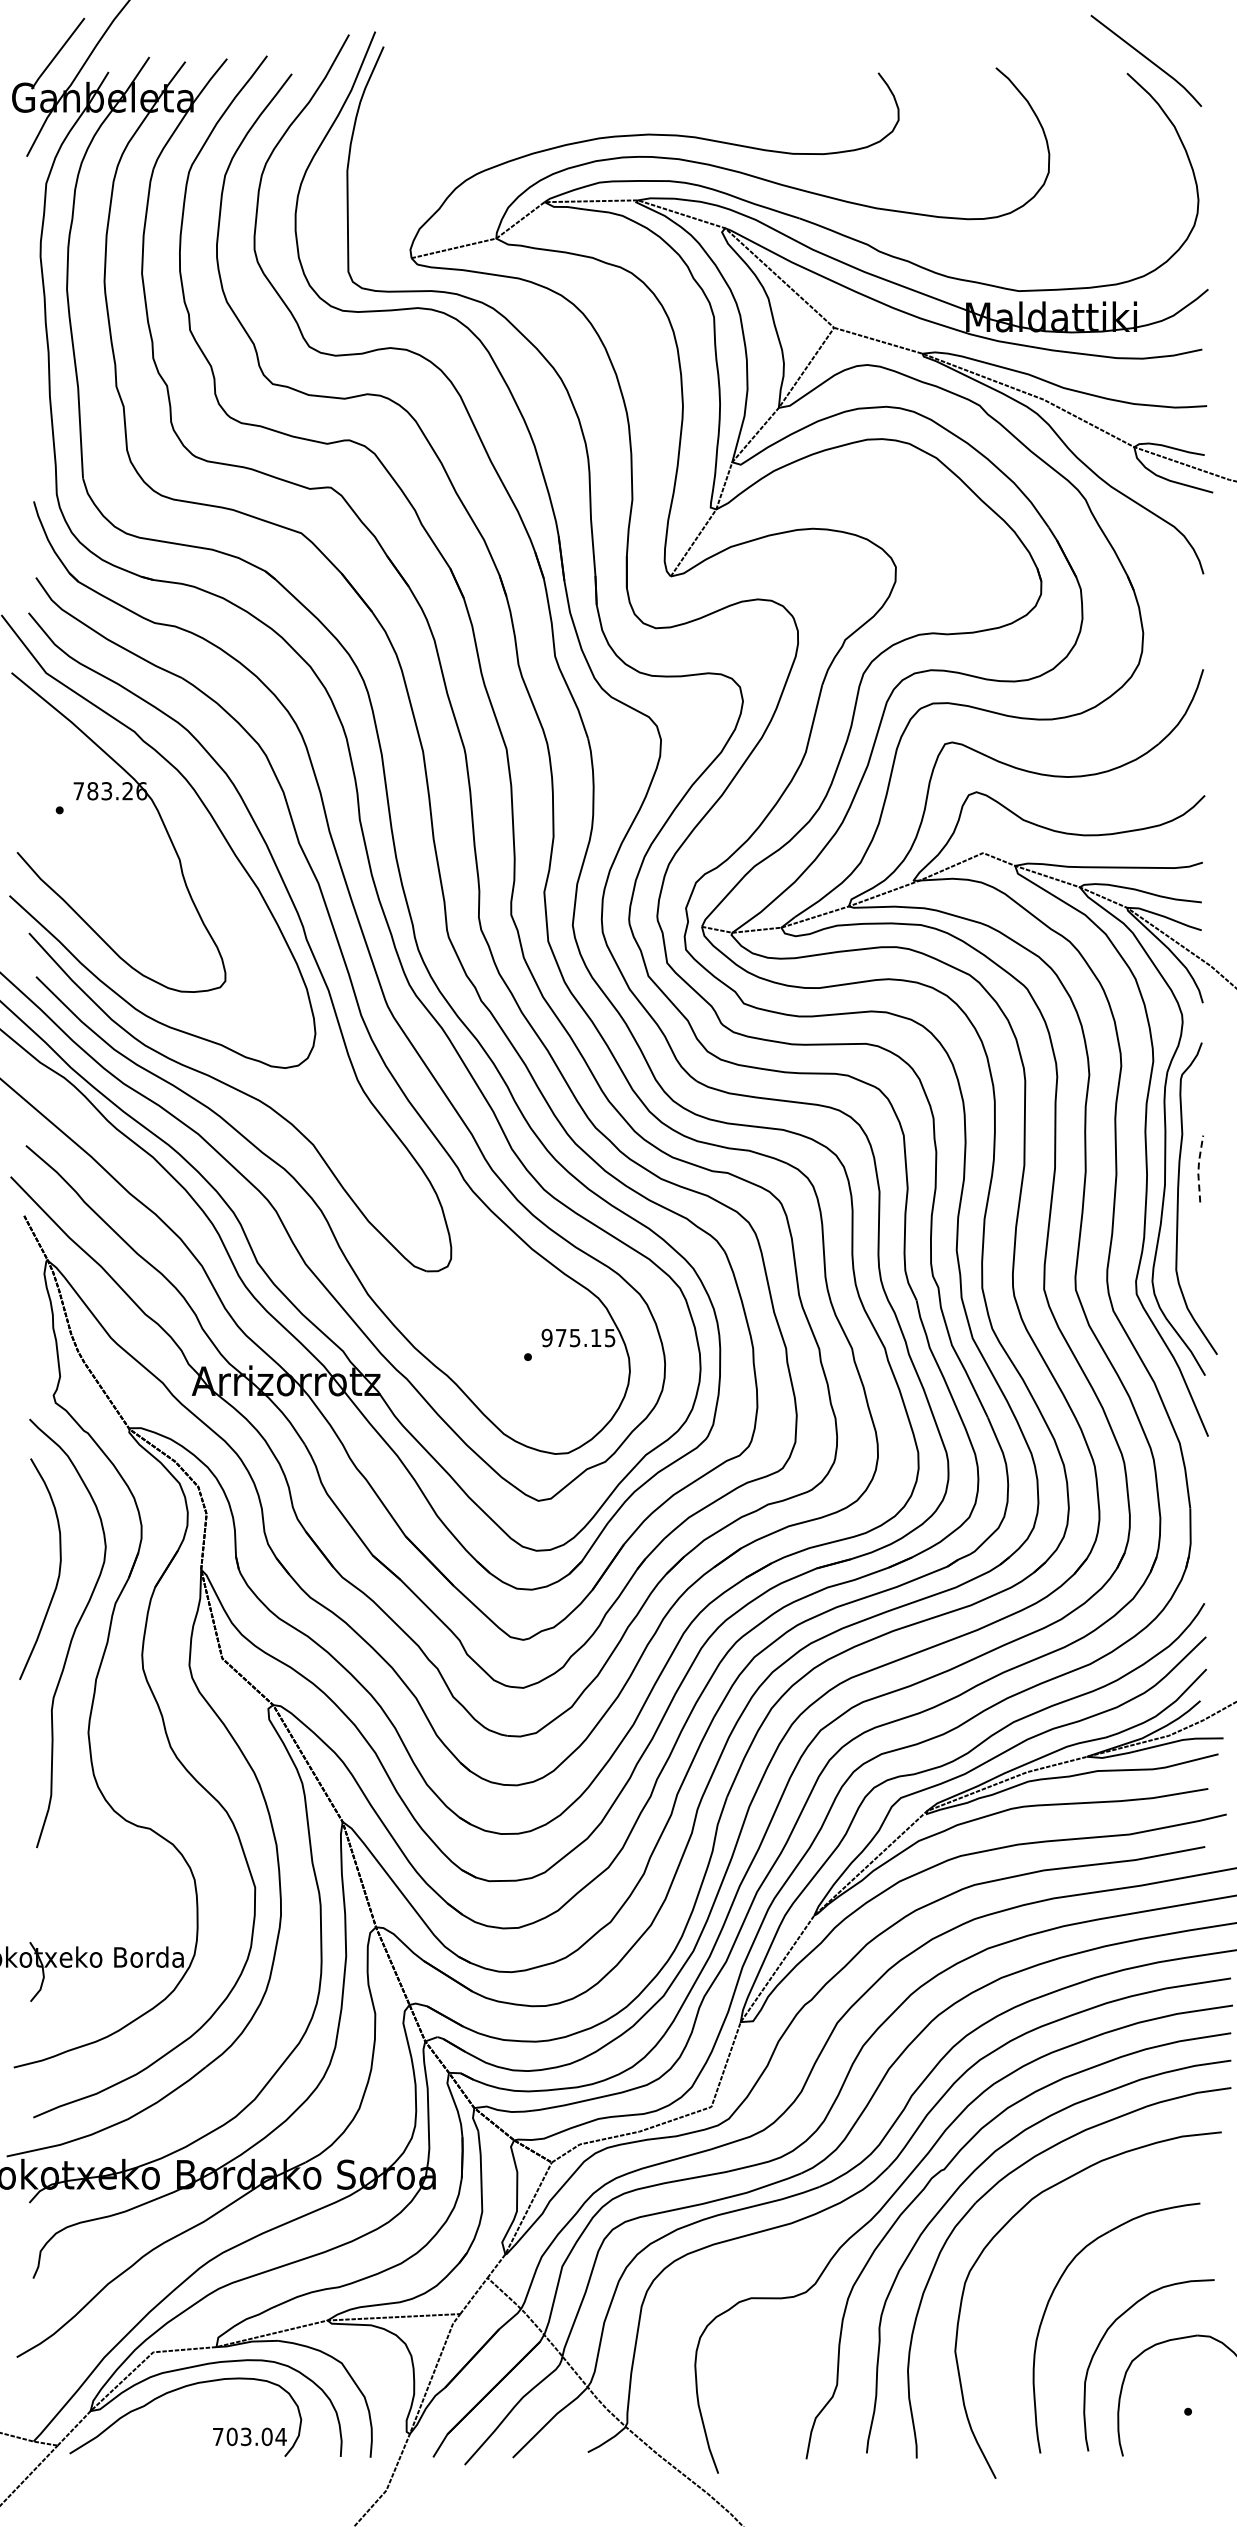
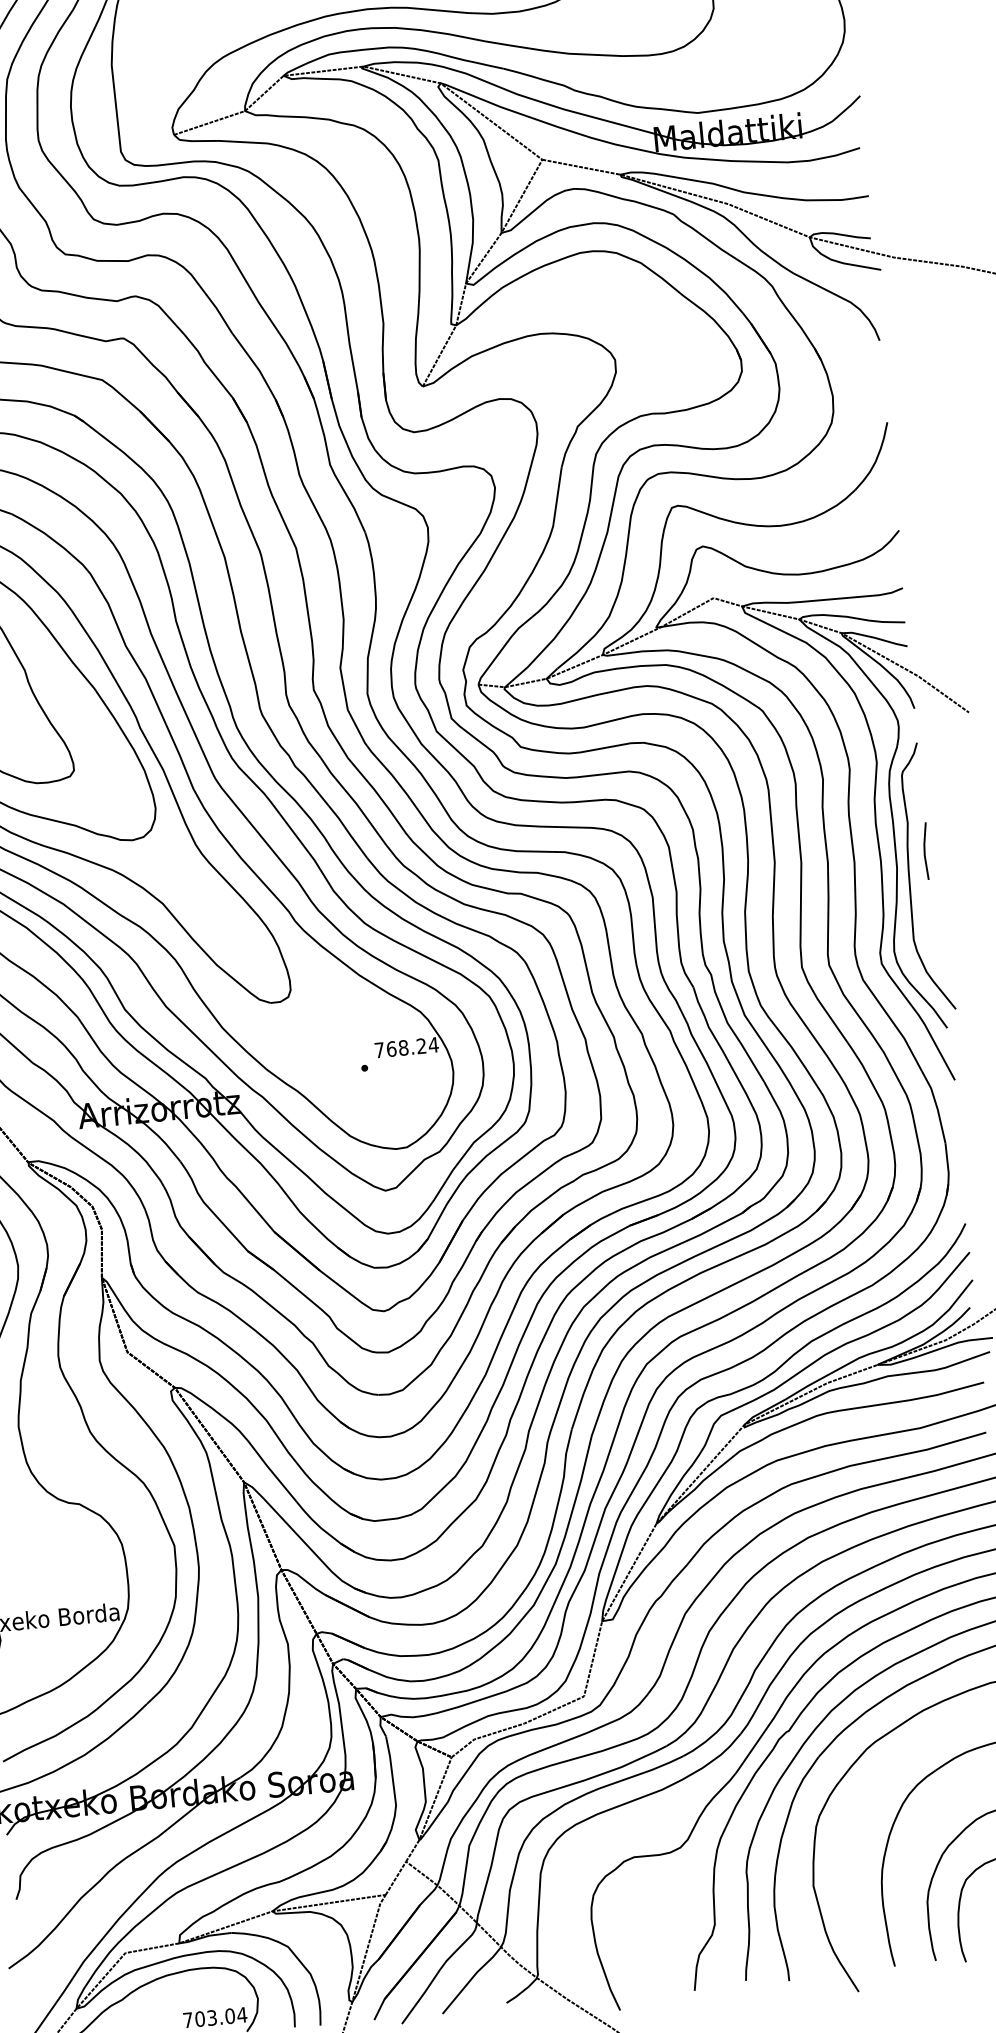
line: (1198, 1169) -> (924, 851), dashed -> solid
text: (578, 1337) -> (406, 1047), 975.15 -> 768.24

